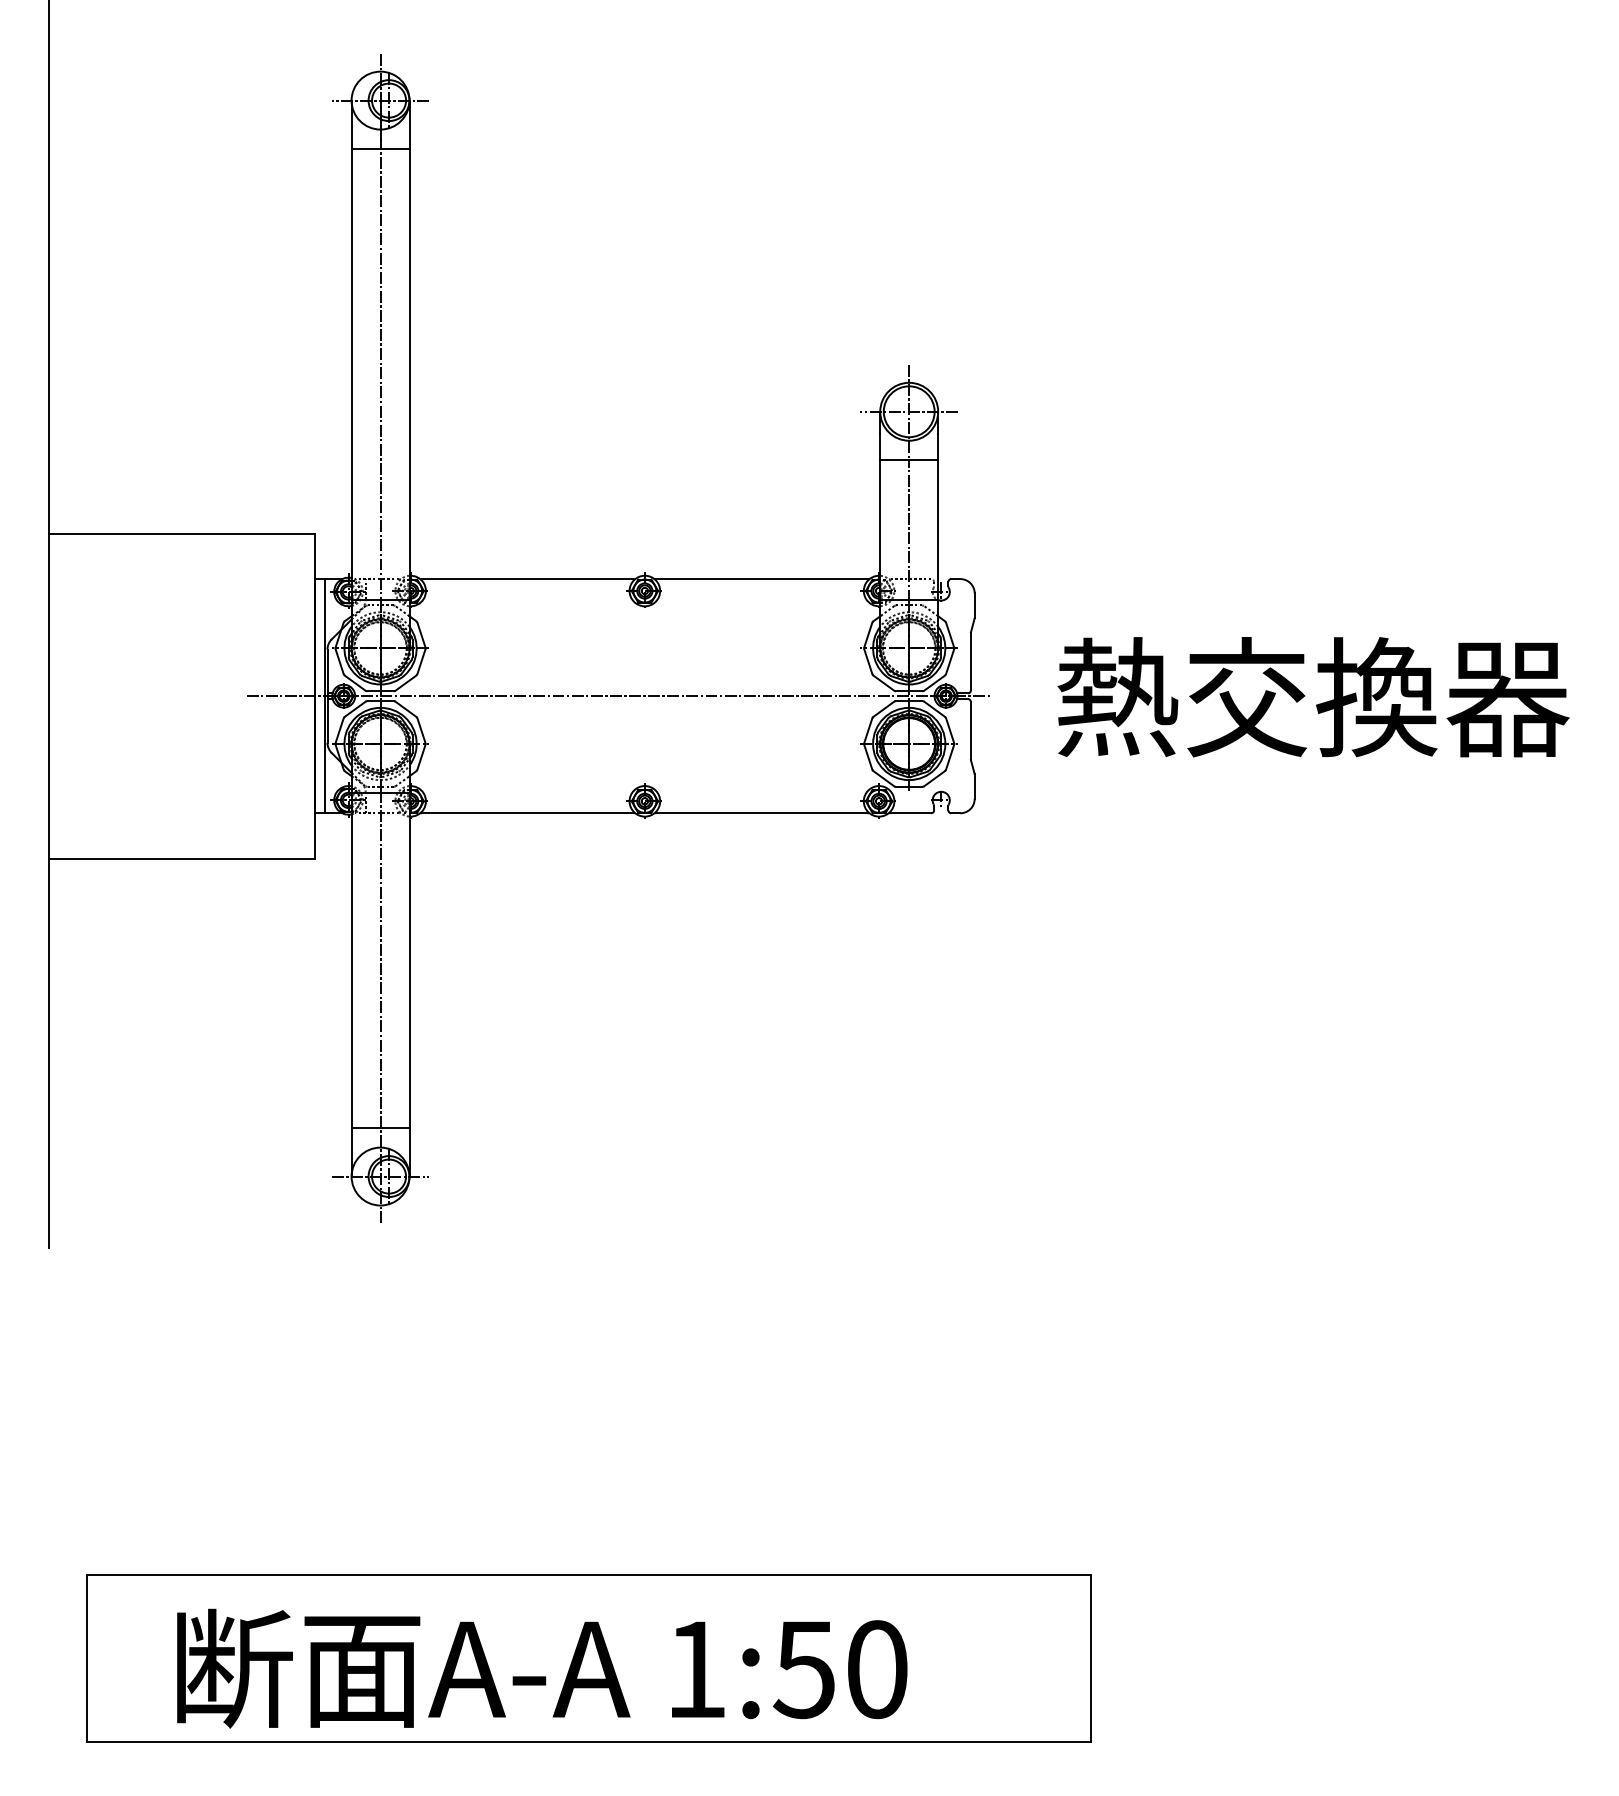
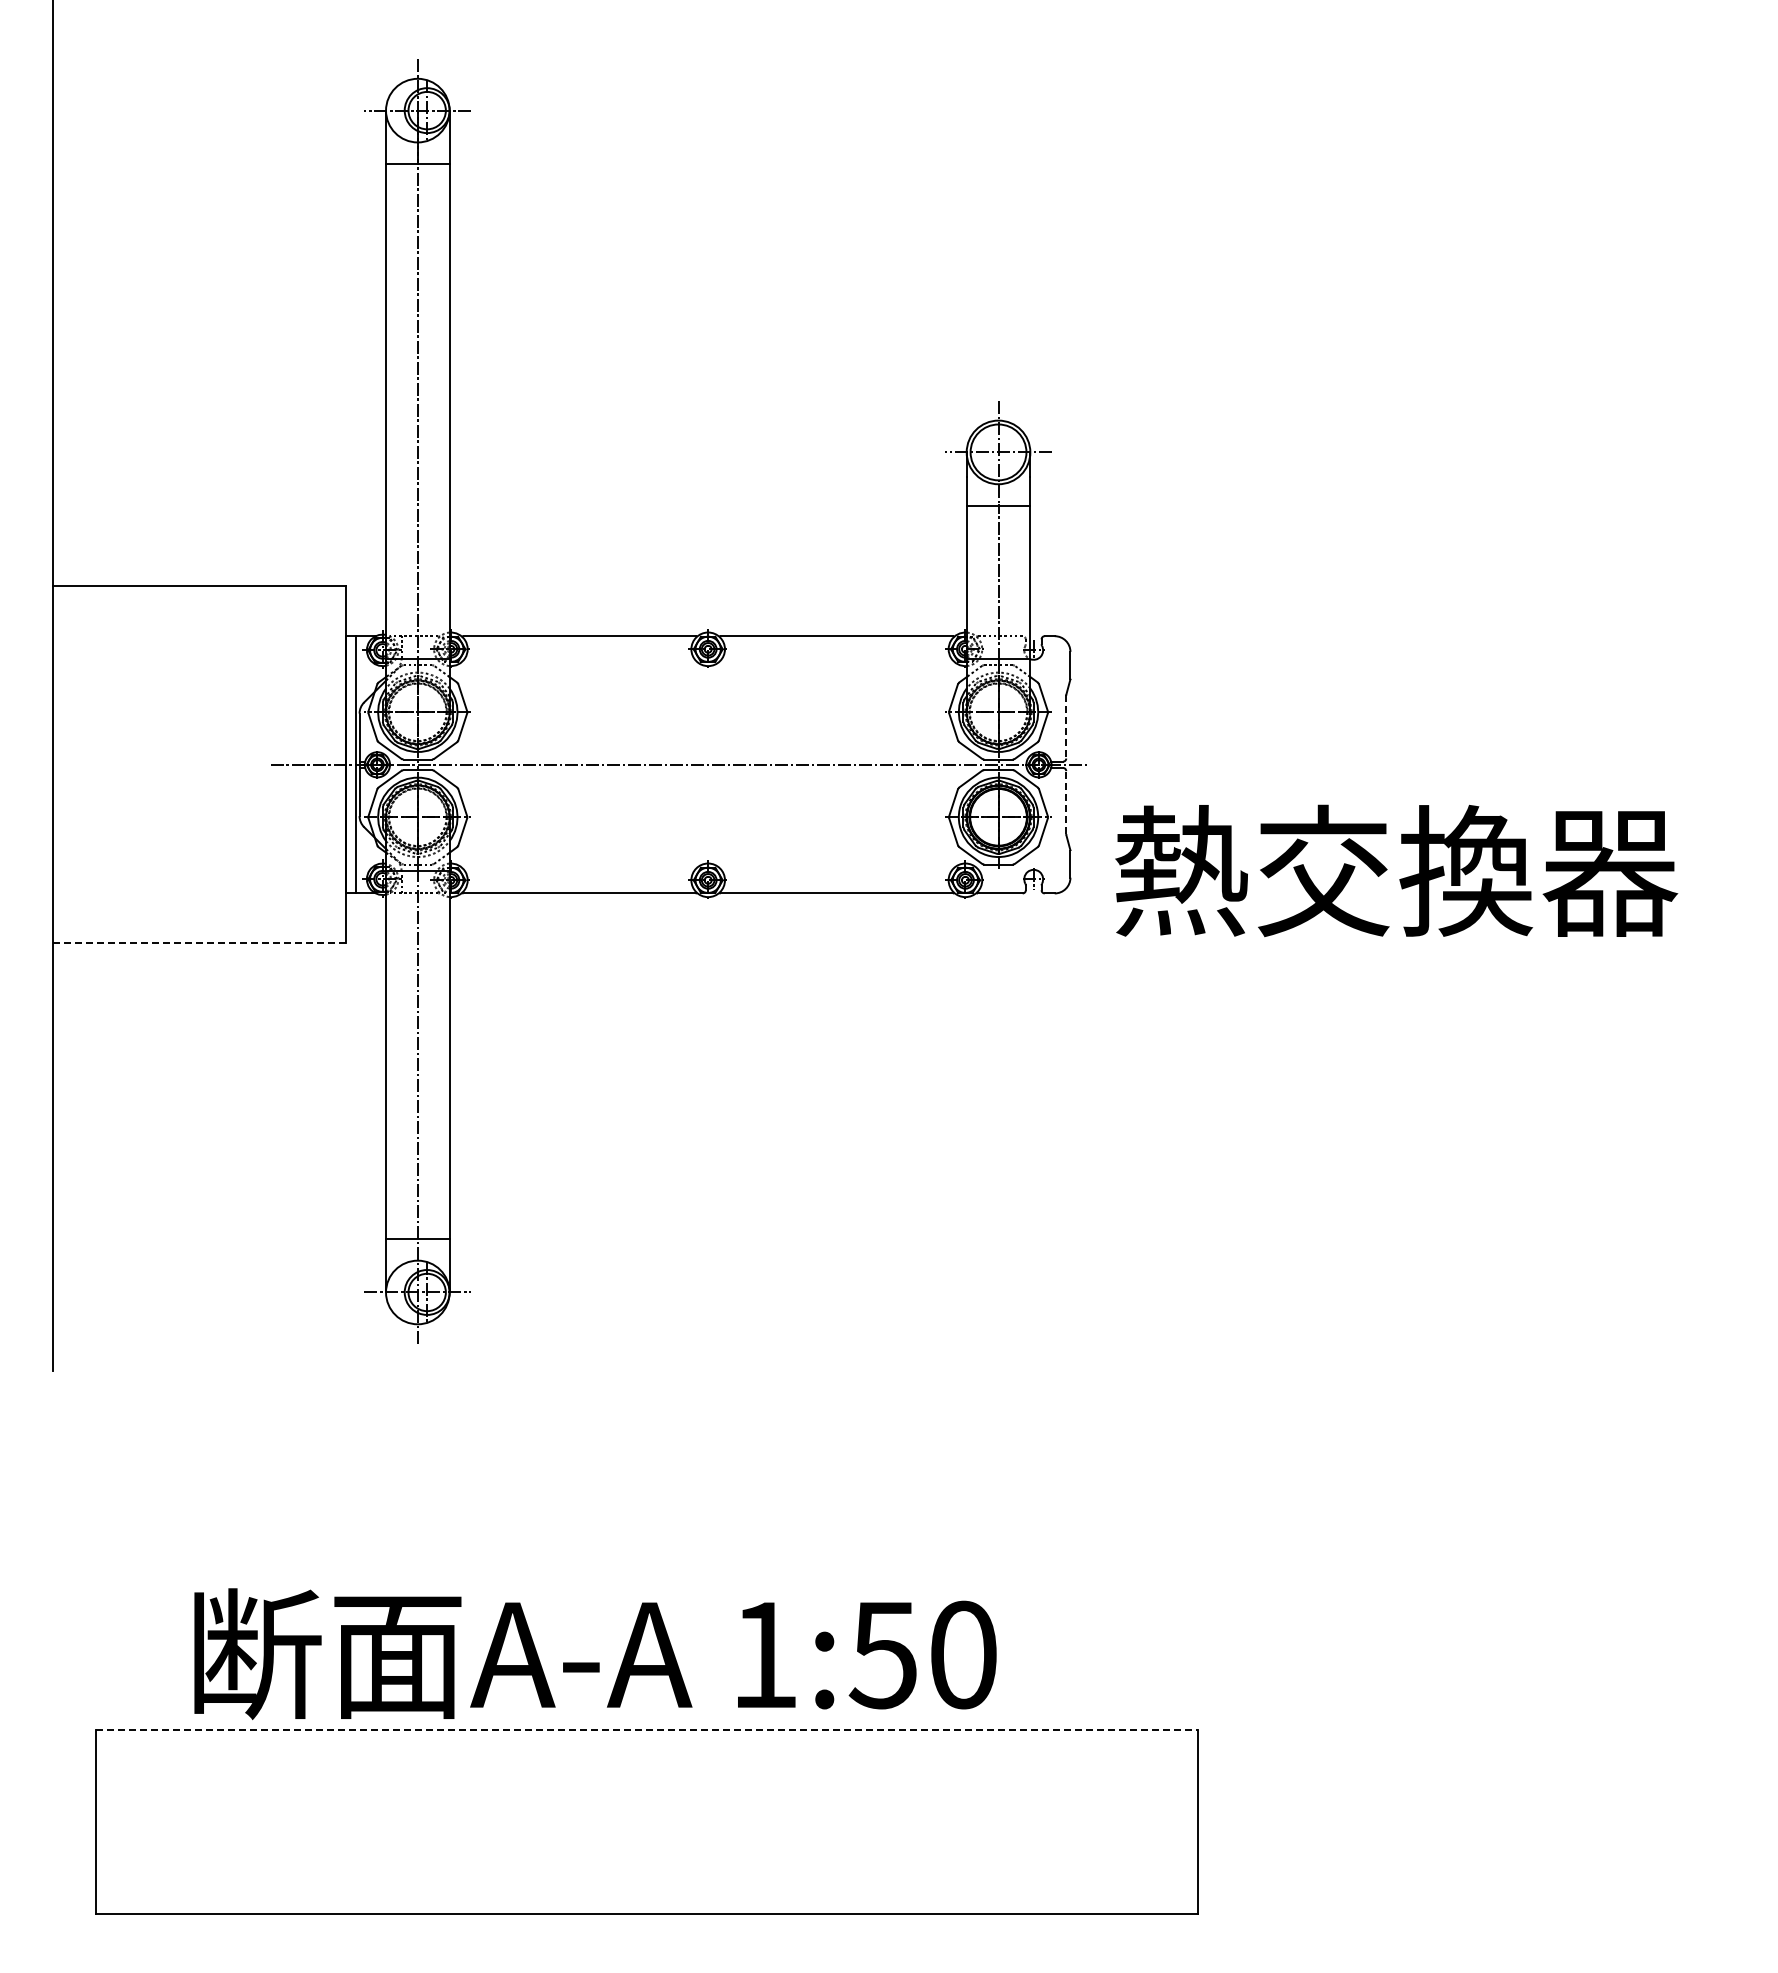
line: (971, 661) -> (1066, 726), solid -> dashed
text: (1313, 696) -> (1396, 870), moved
line: (971, 730) -> (1066, 802), solid -> dashed
line: (182, 858) -> (200, 943), solid -> dashed
line: (589, 1575) -> (647, 1730), solid -> dashed
text: (542, 1668) -> (595, 1653), moved

